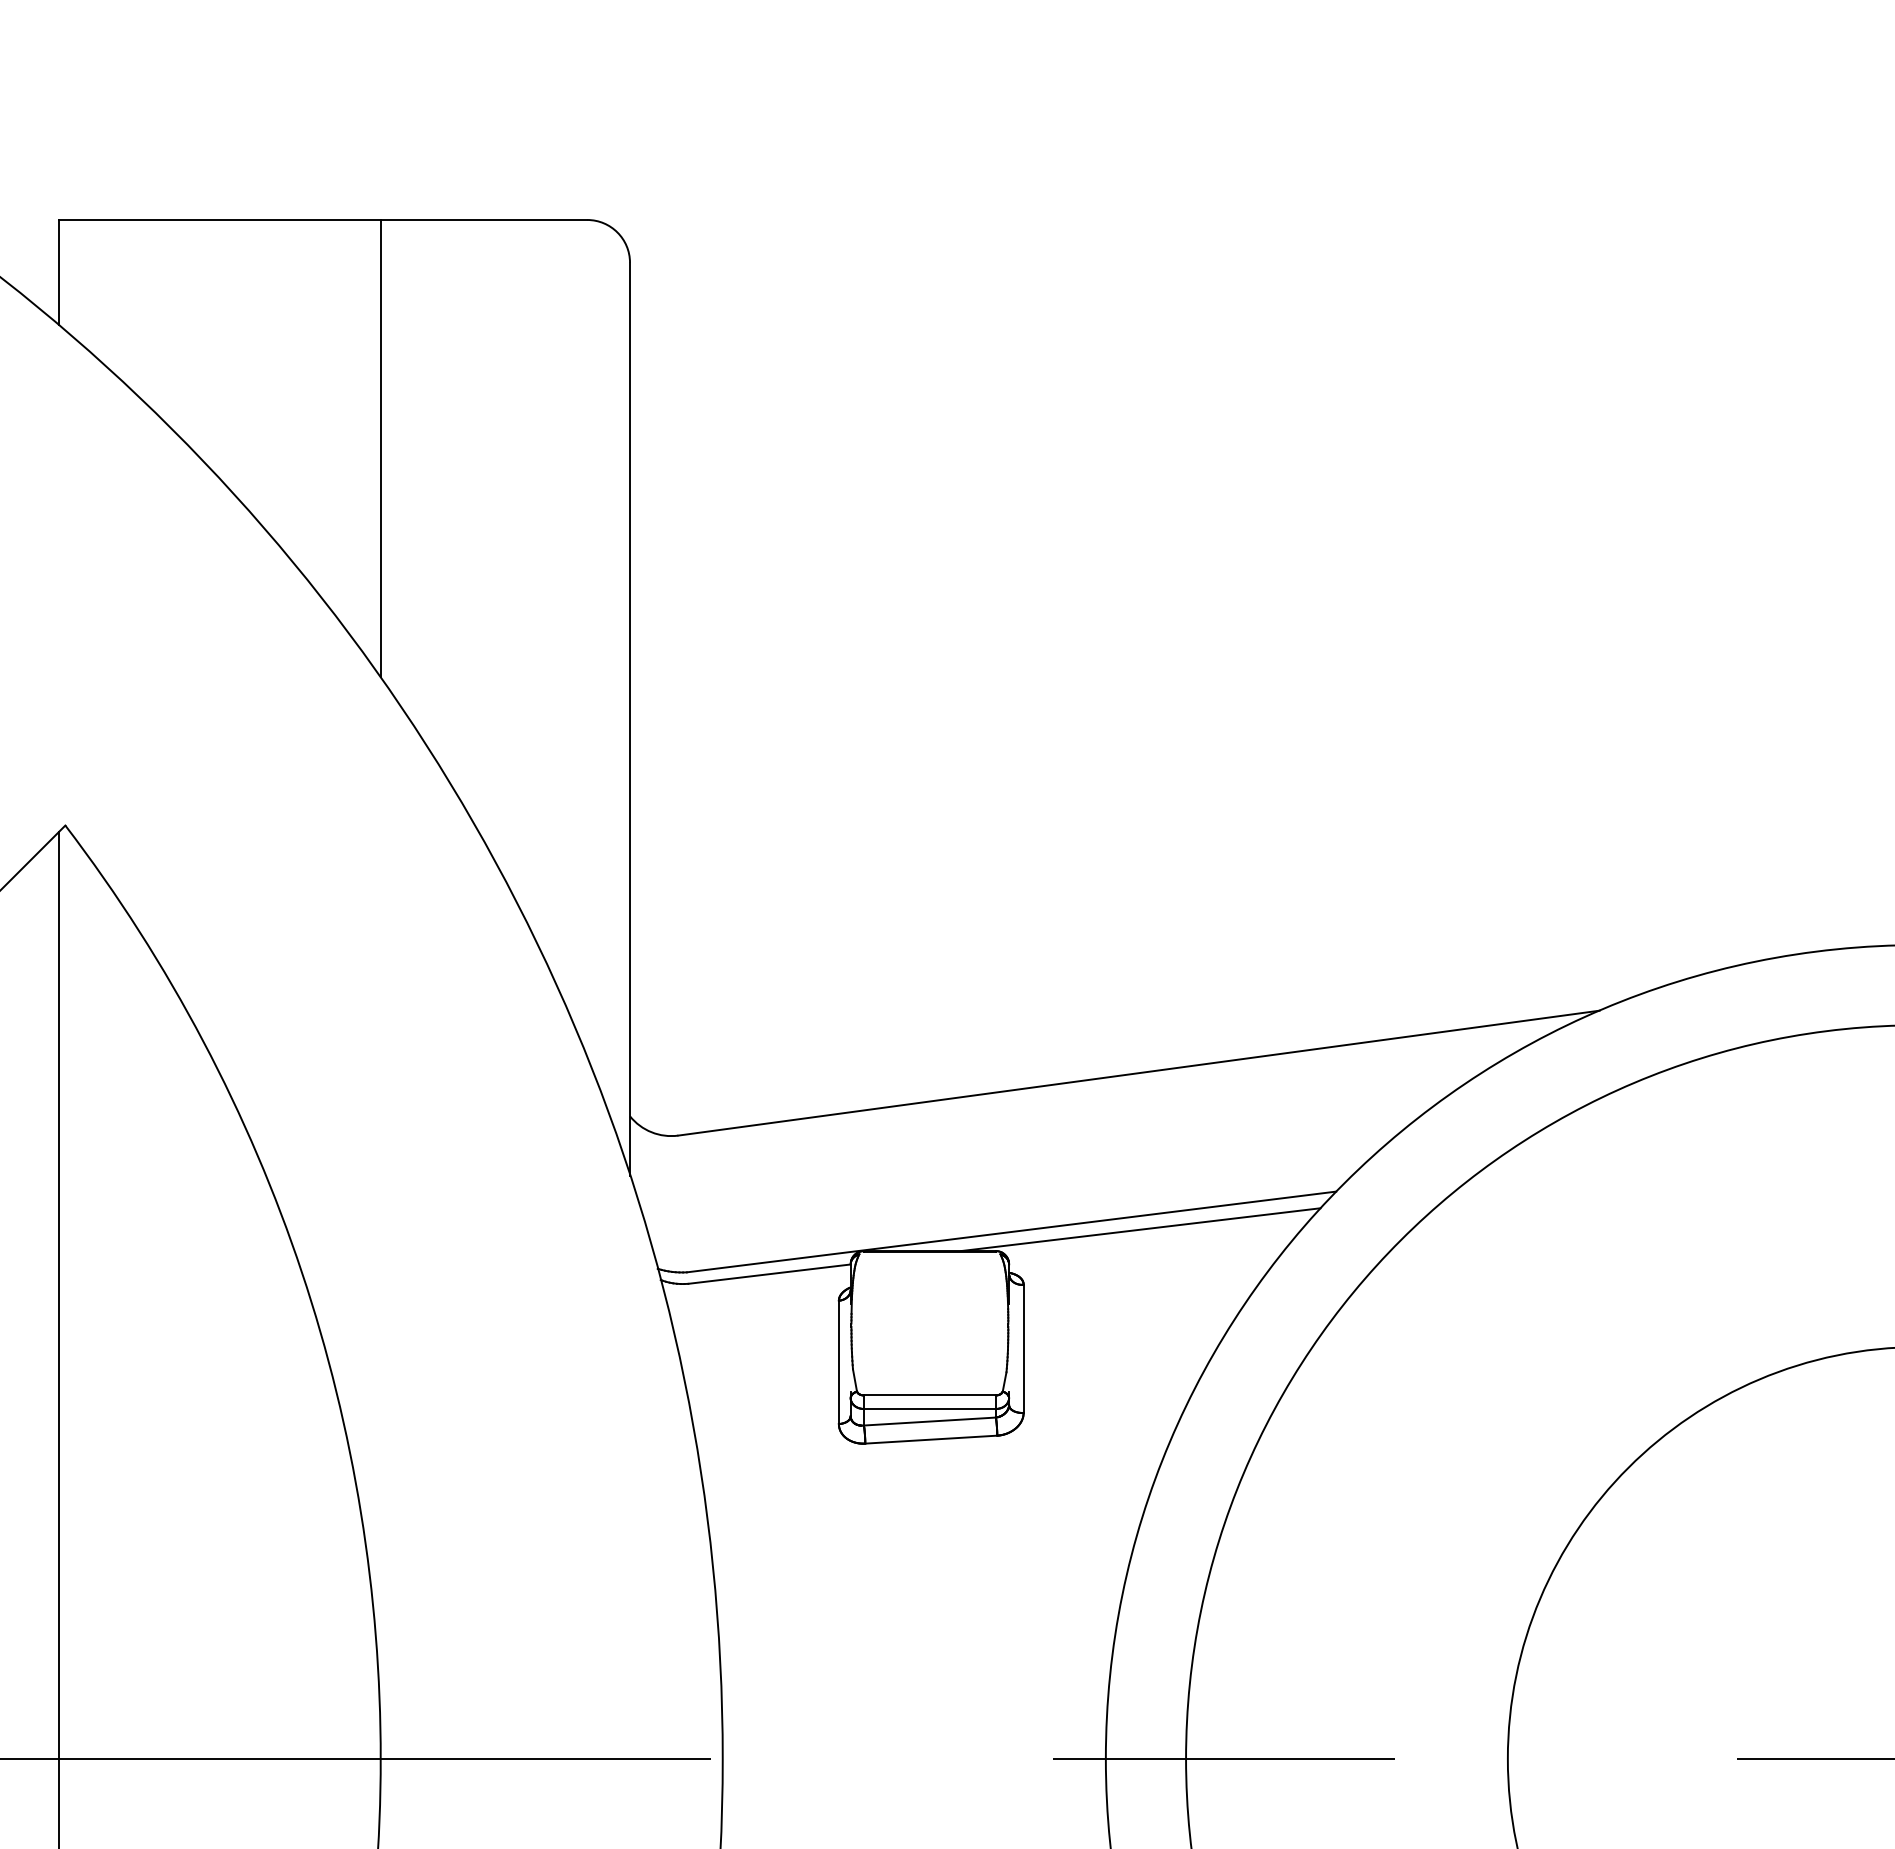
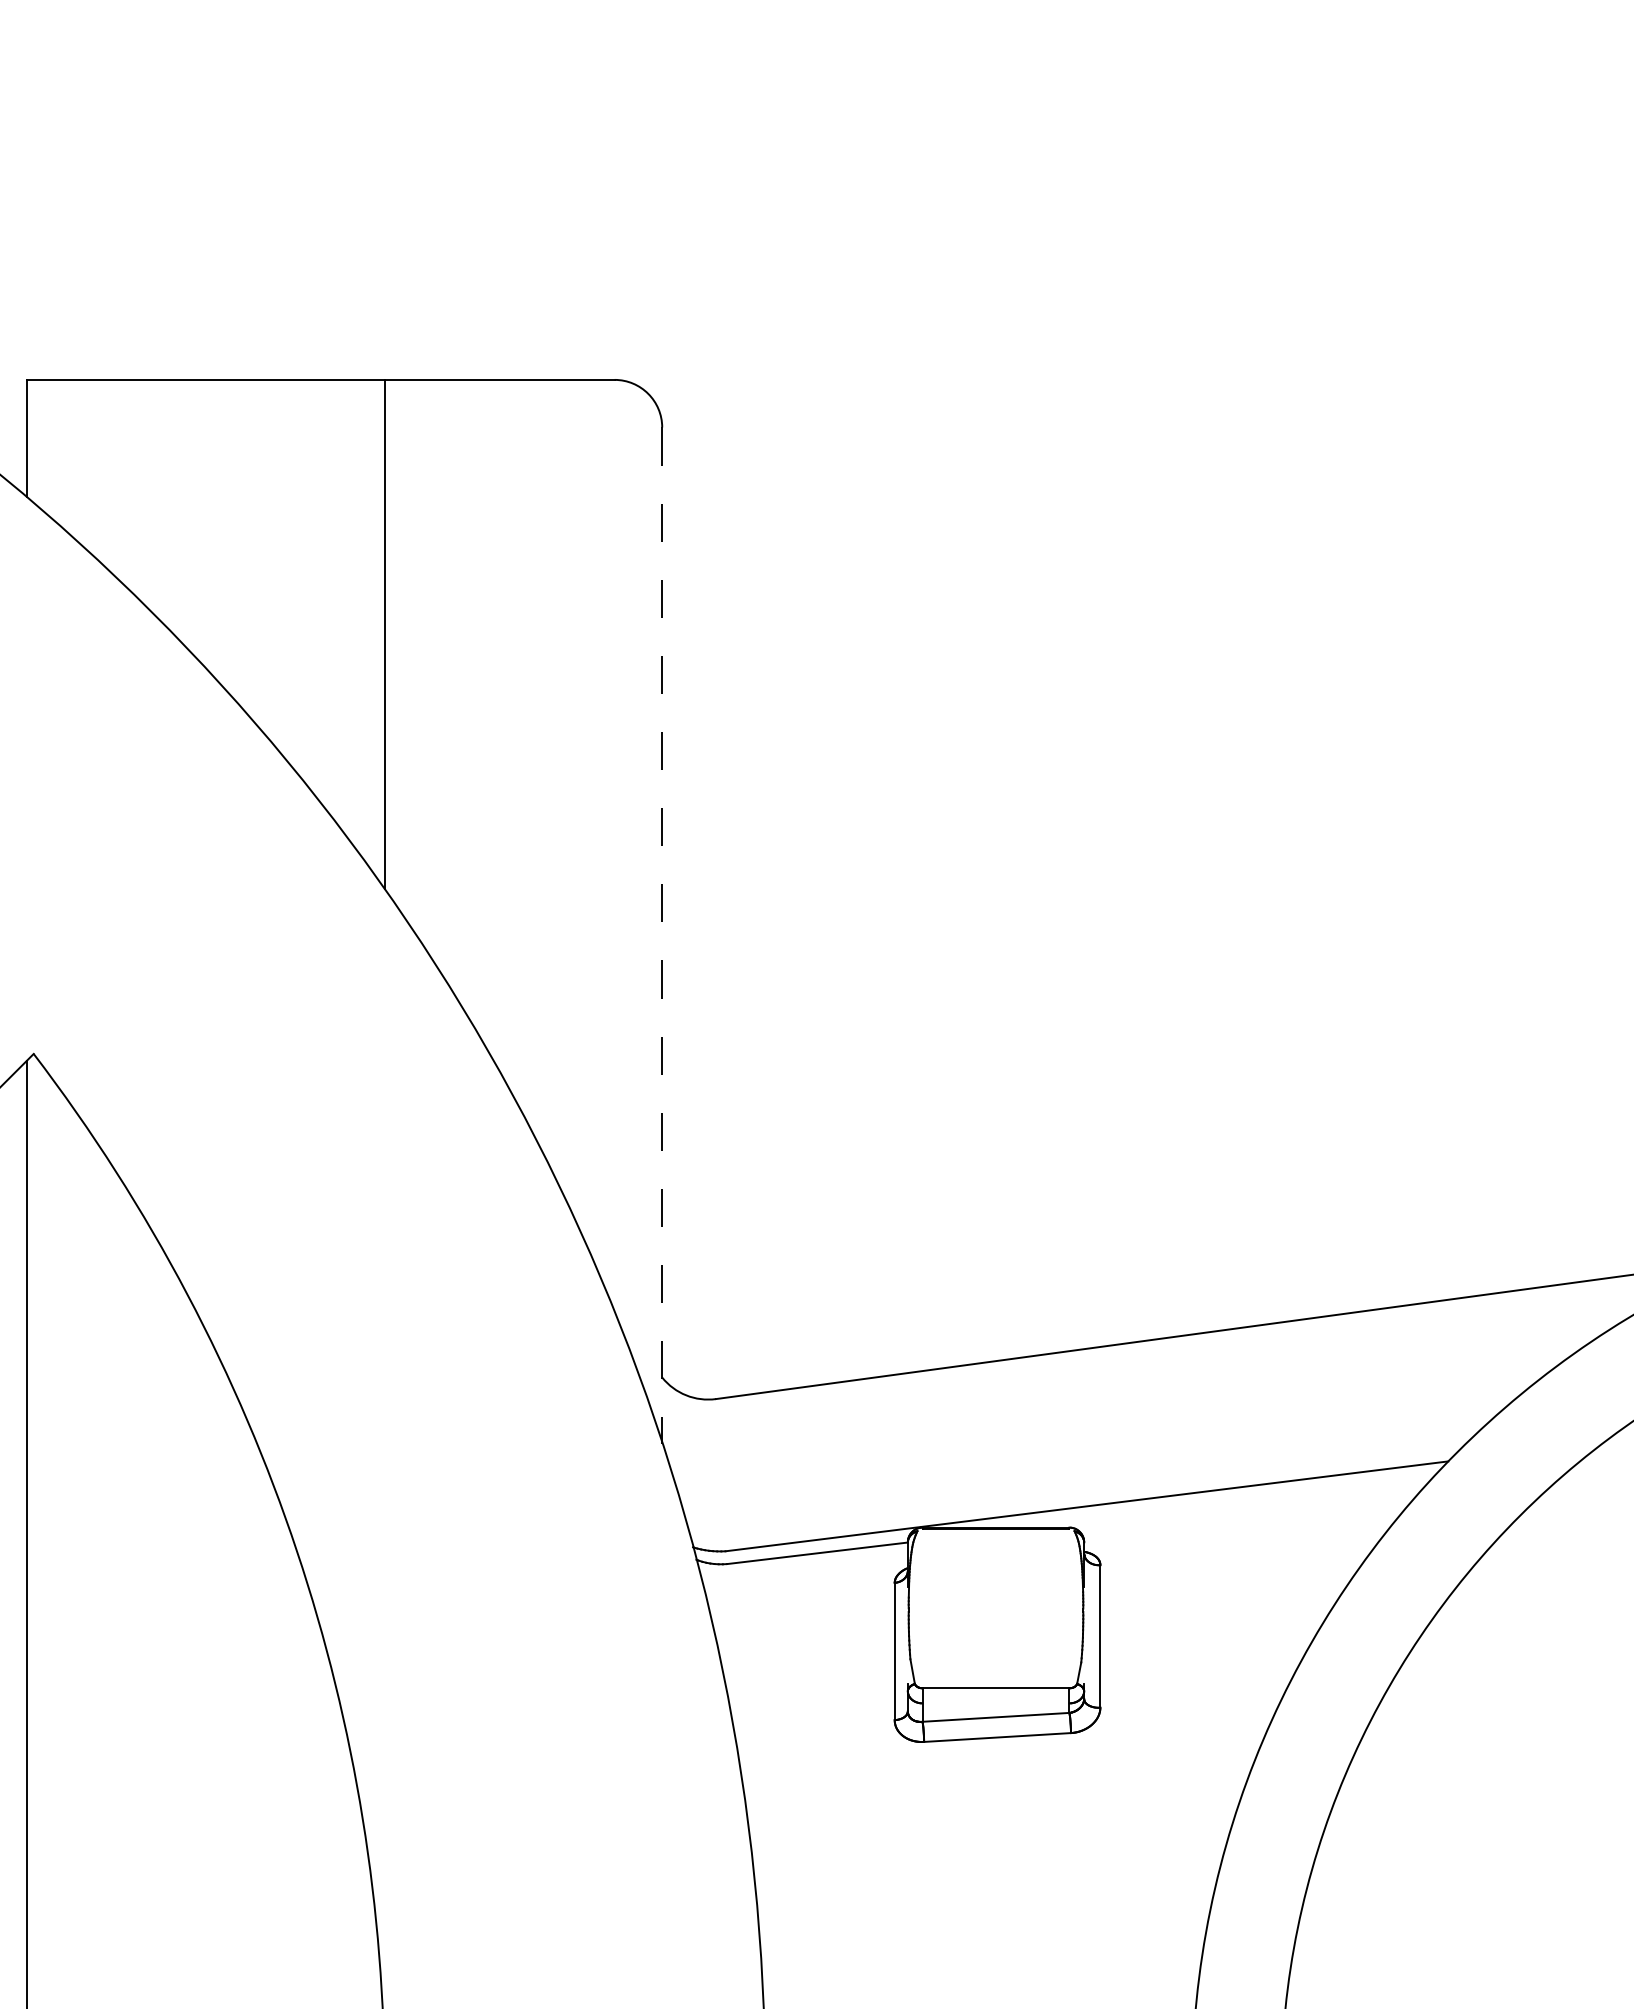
line: (630, 719) -> (662, 935), solid -> dashed
line: (1140, 1229) -> (1230, 1503), removed
line: (929, 1408) -> (995, 1702), removed

